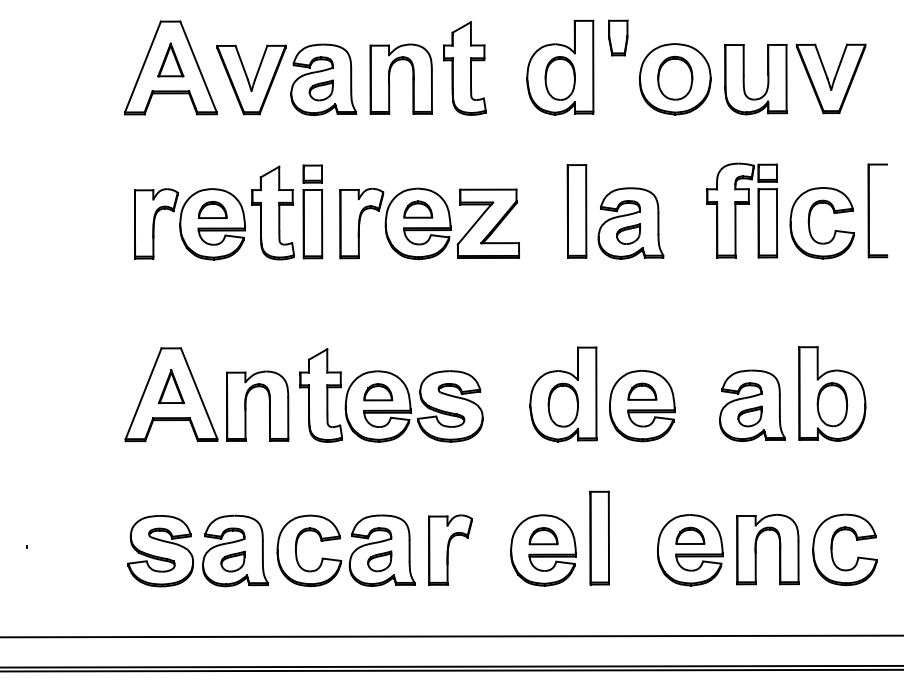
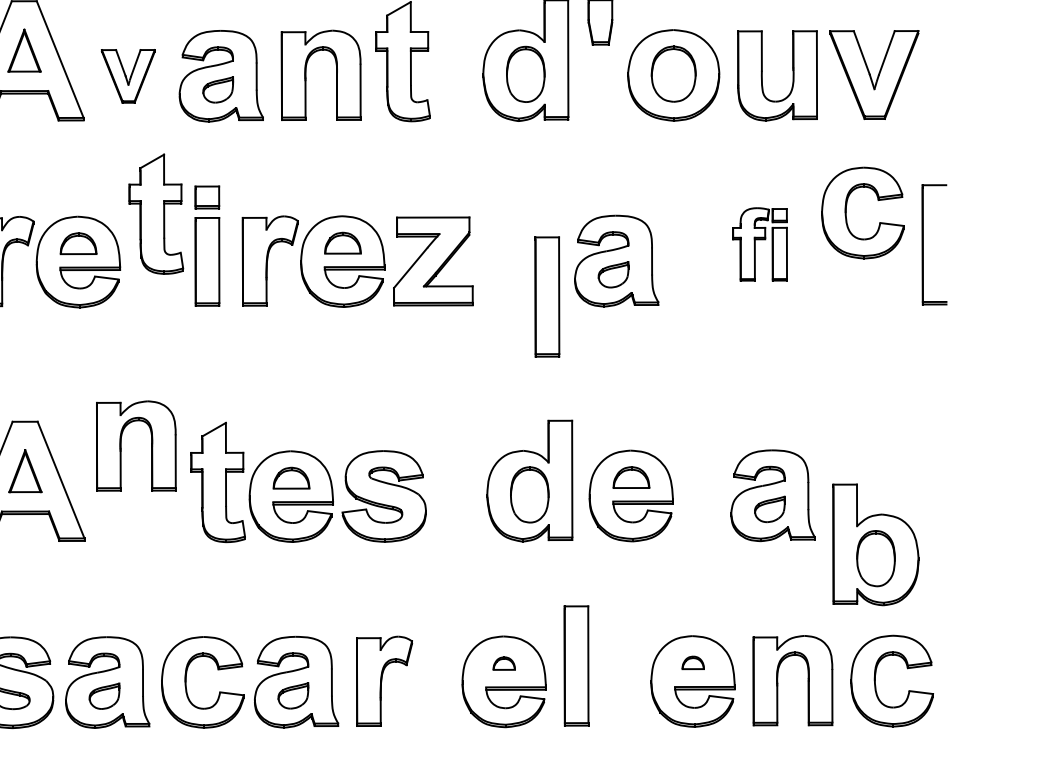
part: (251, 79) -> (128, 75), size x0.6
part: (742, 210) -> (760, 244), size x0.6
part: (576, 211) -> (546, 297), moved
part: (272, 212) -> (155, 213), moved
part: (810, 227) -> (847, 218), moved
part: (832, 393) -> (876, 544), moved
part: (246, 405) -> (121, 445), moved
part: (690, 535) -> (693, 662), size x0.6
part: (543, 536) -> (504, 663), size x0.6

